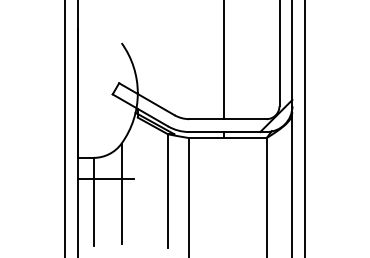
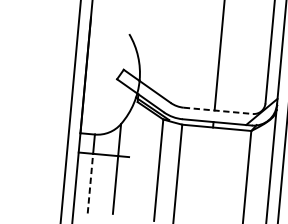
line: (228, 119) -> (218, 111), solid -> dashed
line: (93, 212) -> (90, 183), solid -> dashed

